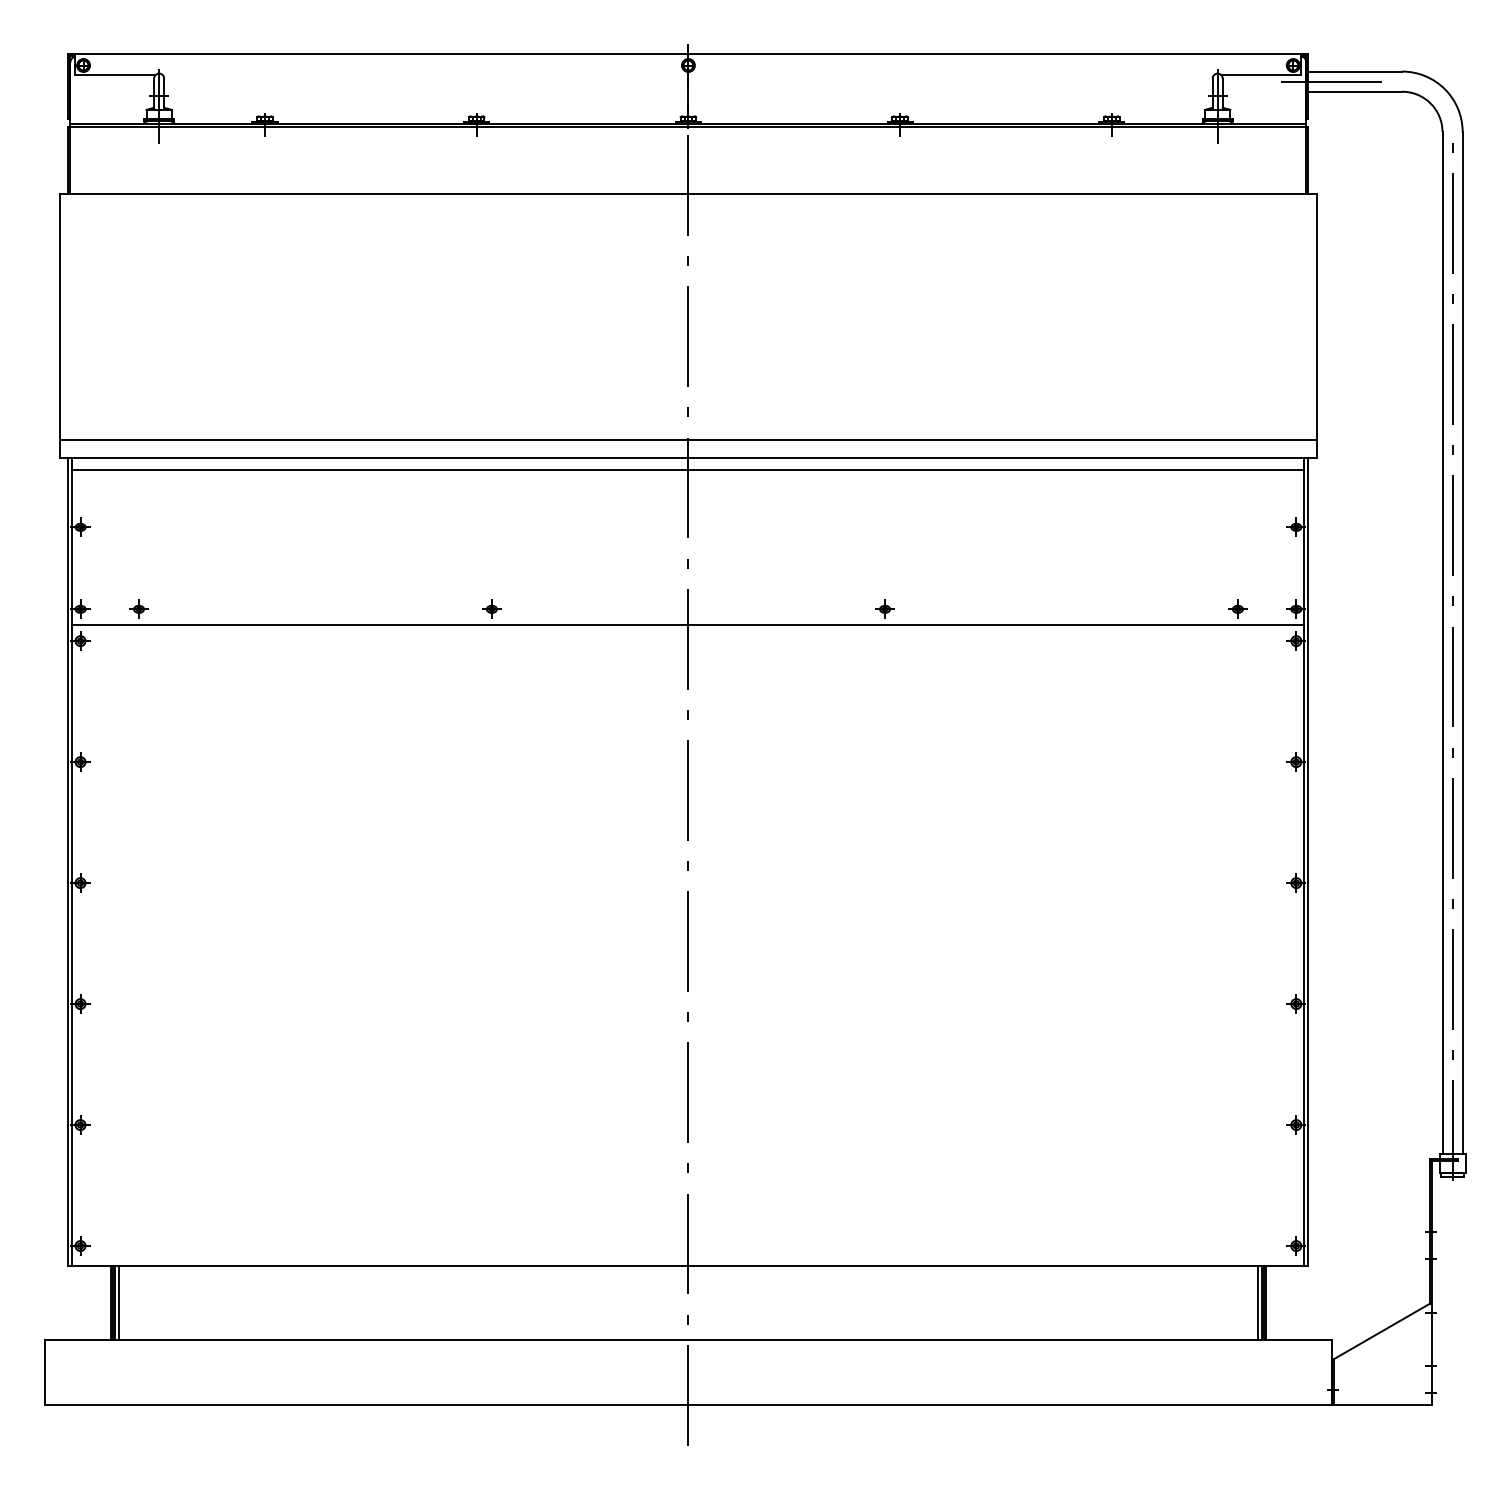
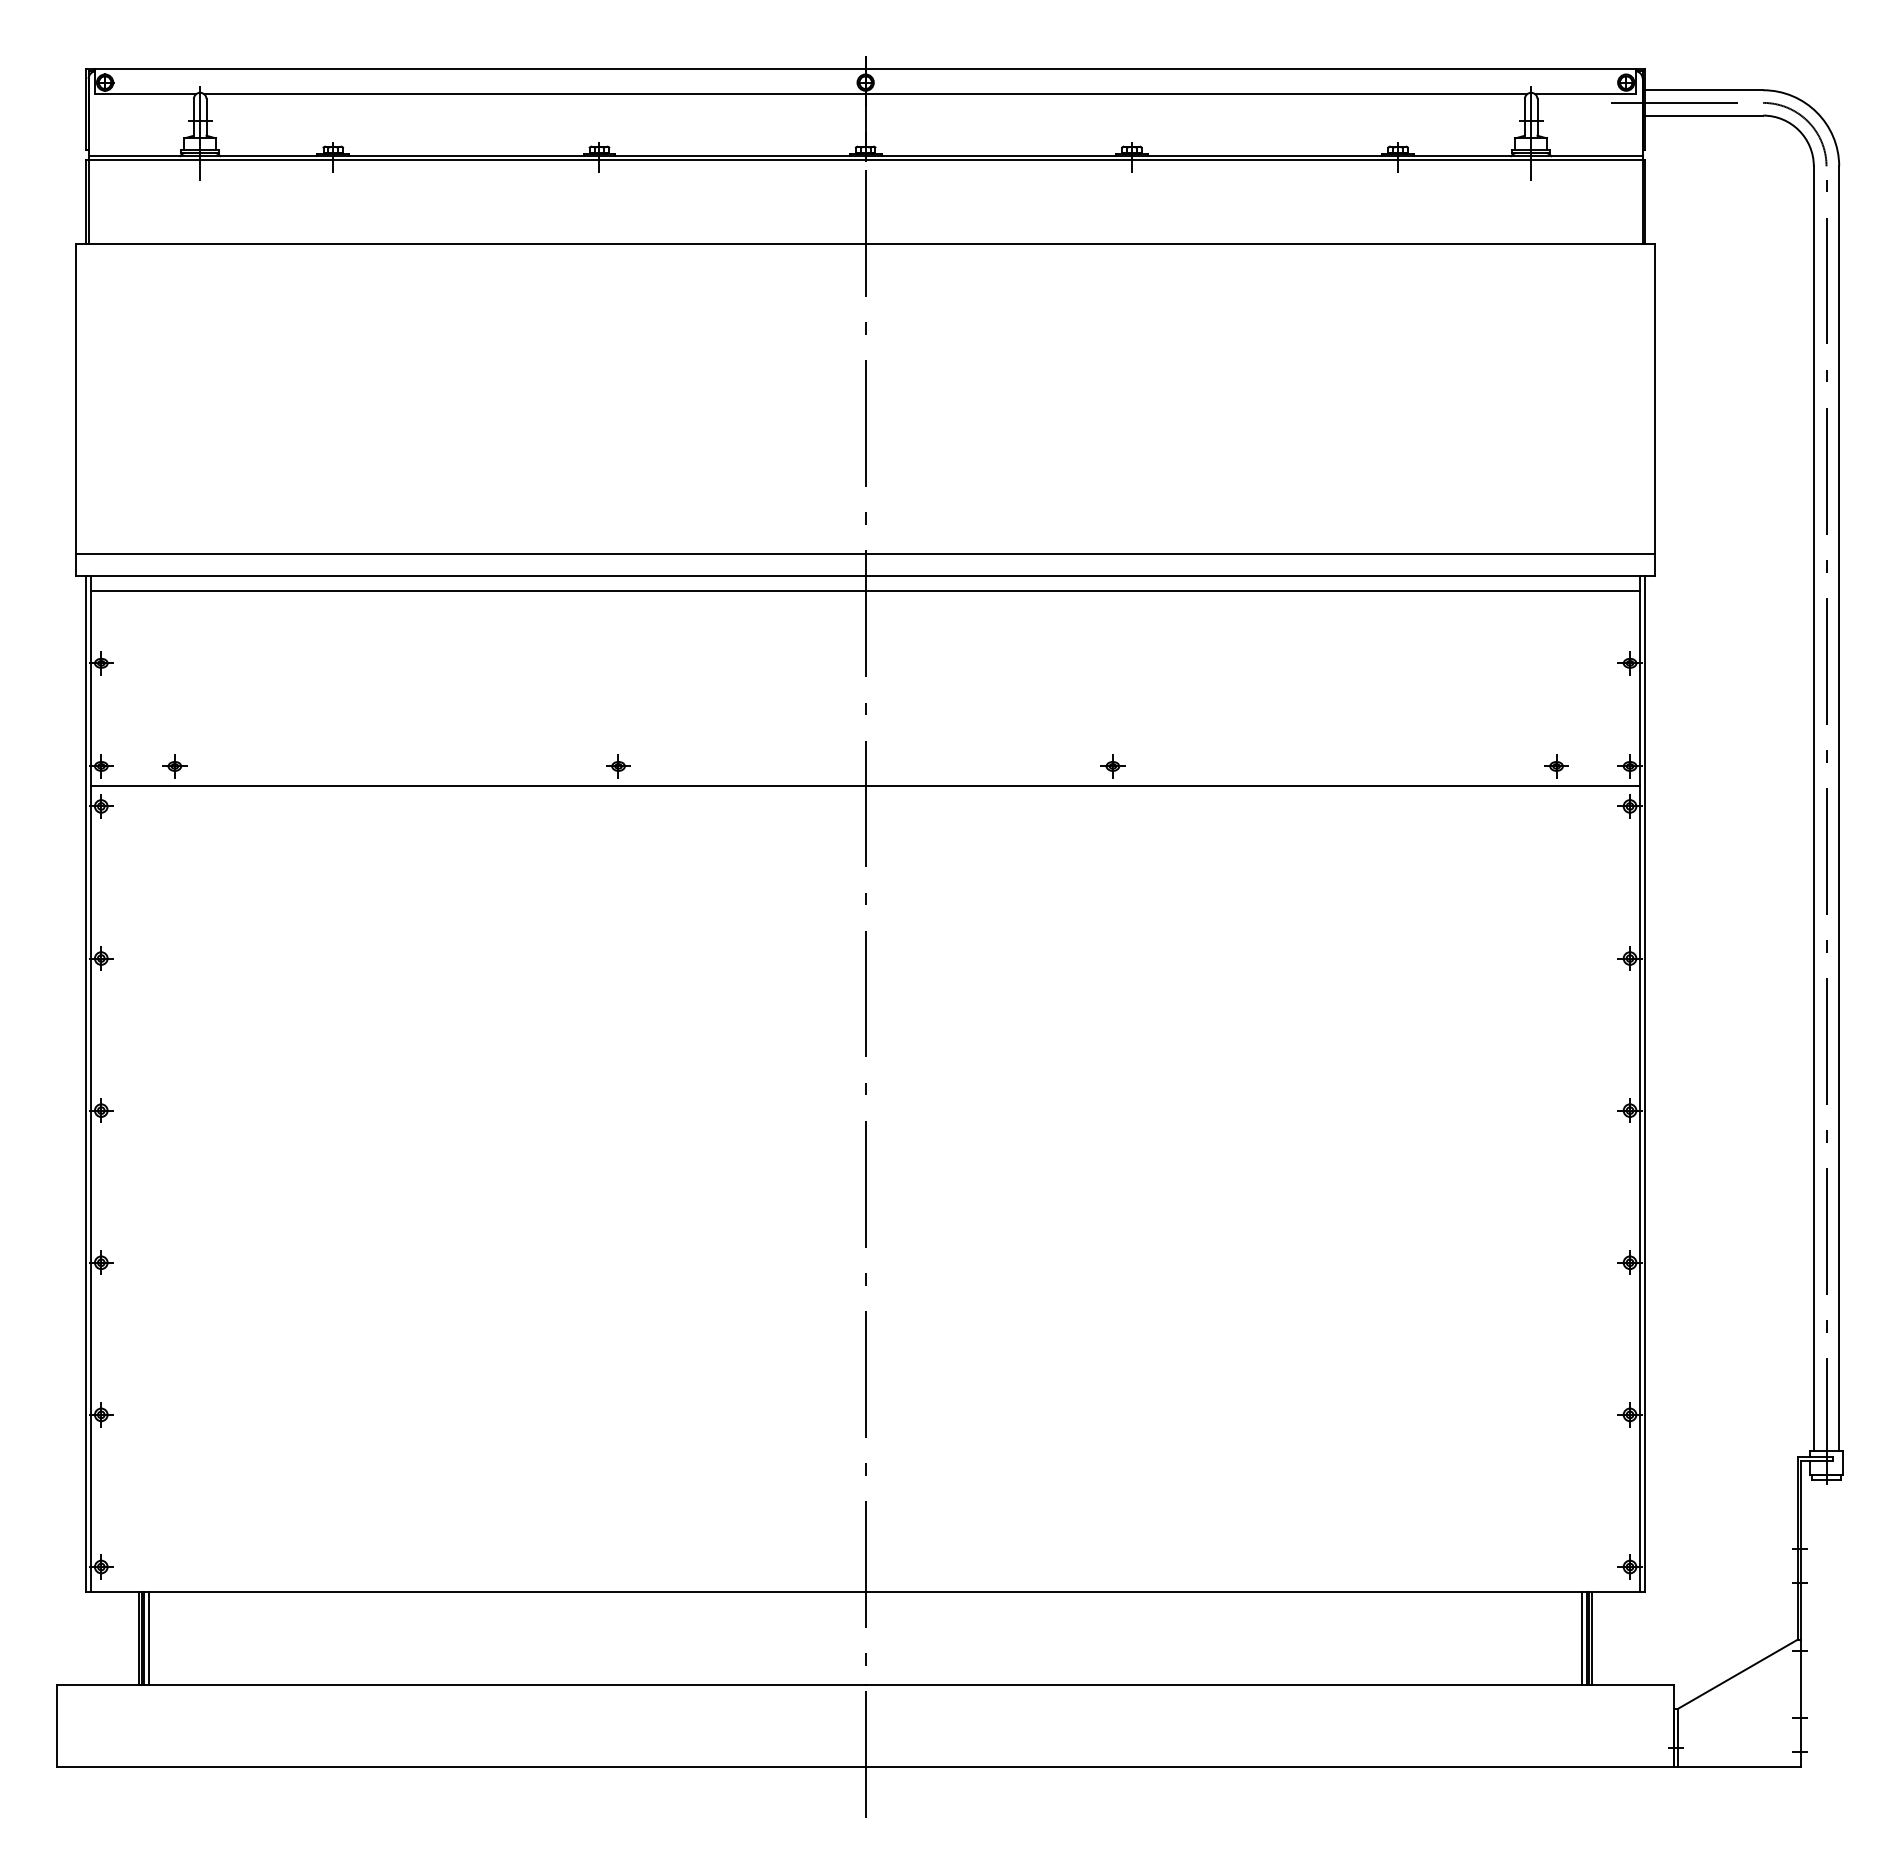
line: (688, 74) -> (865, 94), added
arc: (1437, 97) -> (1807, 122), added

